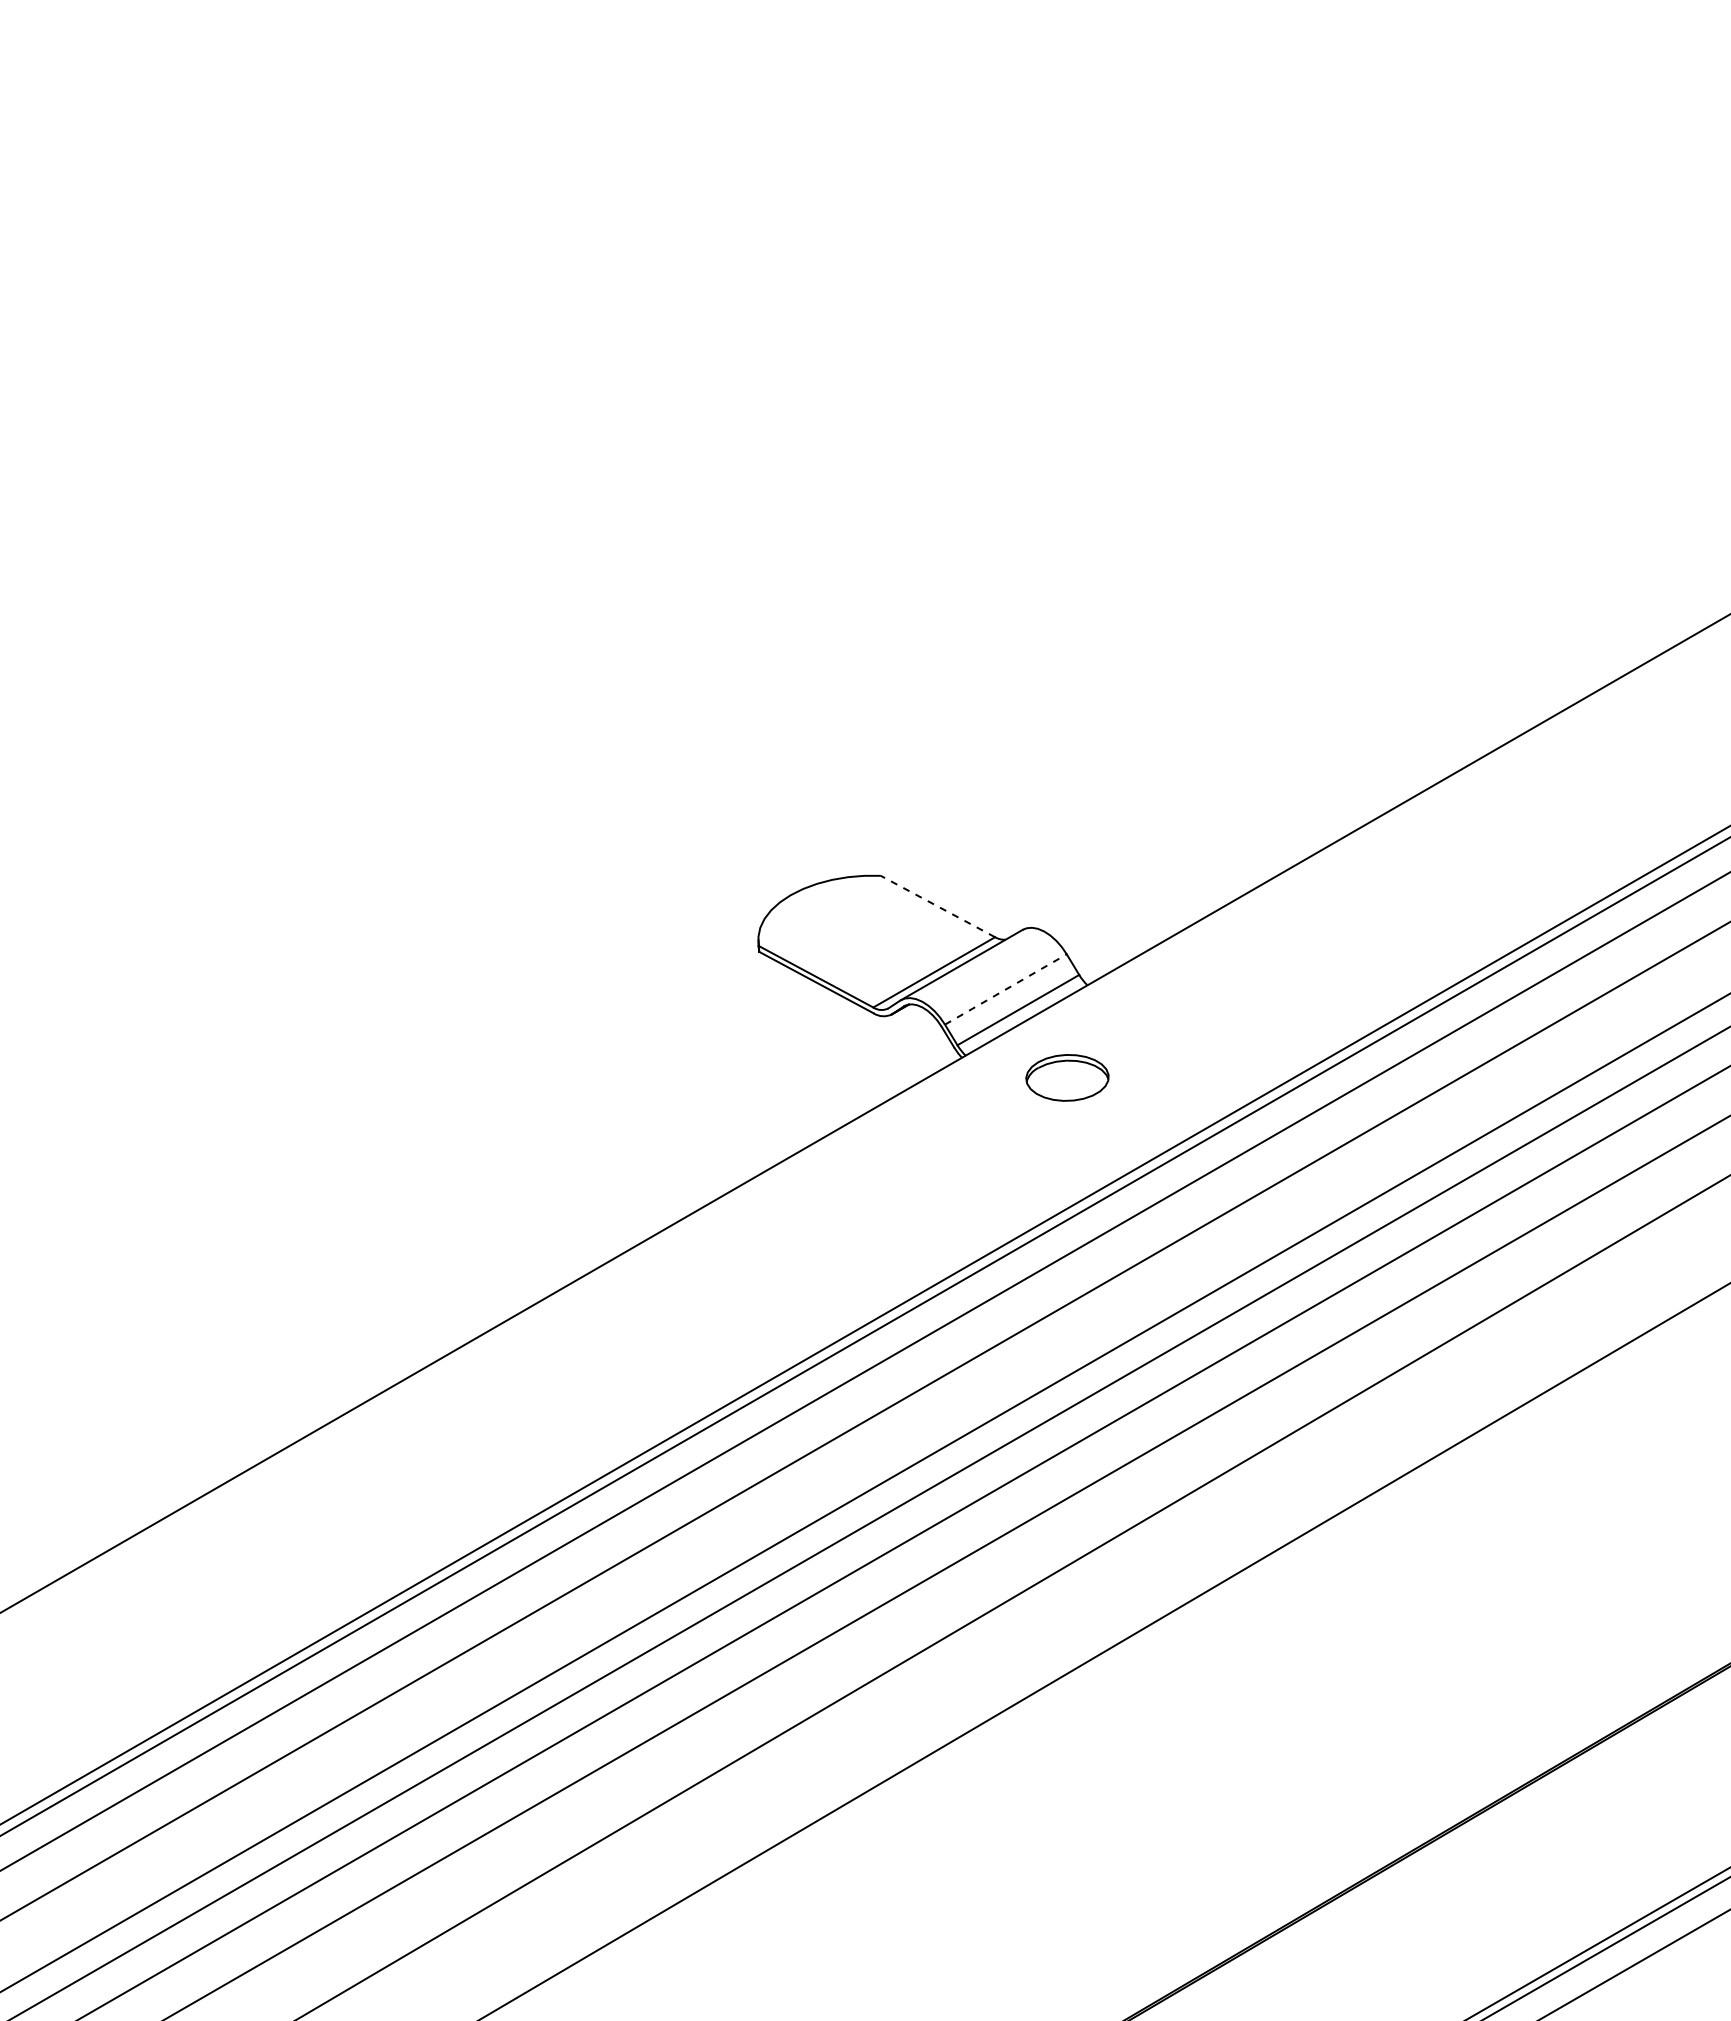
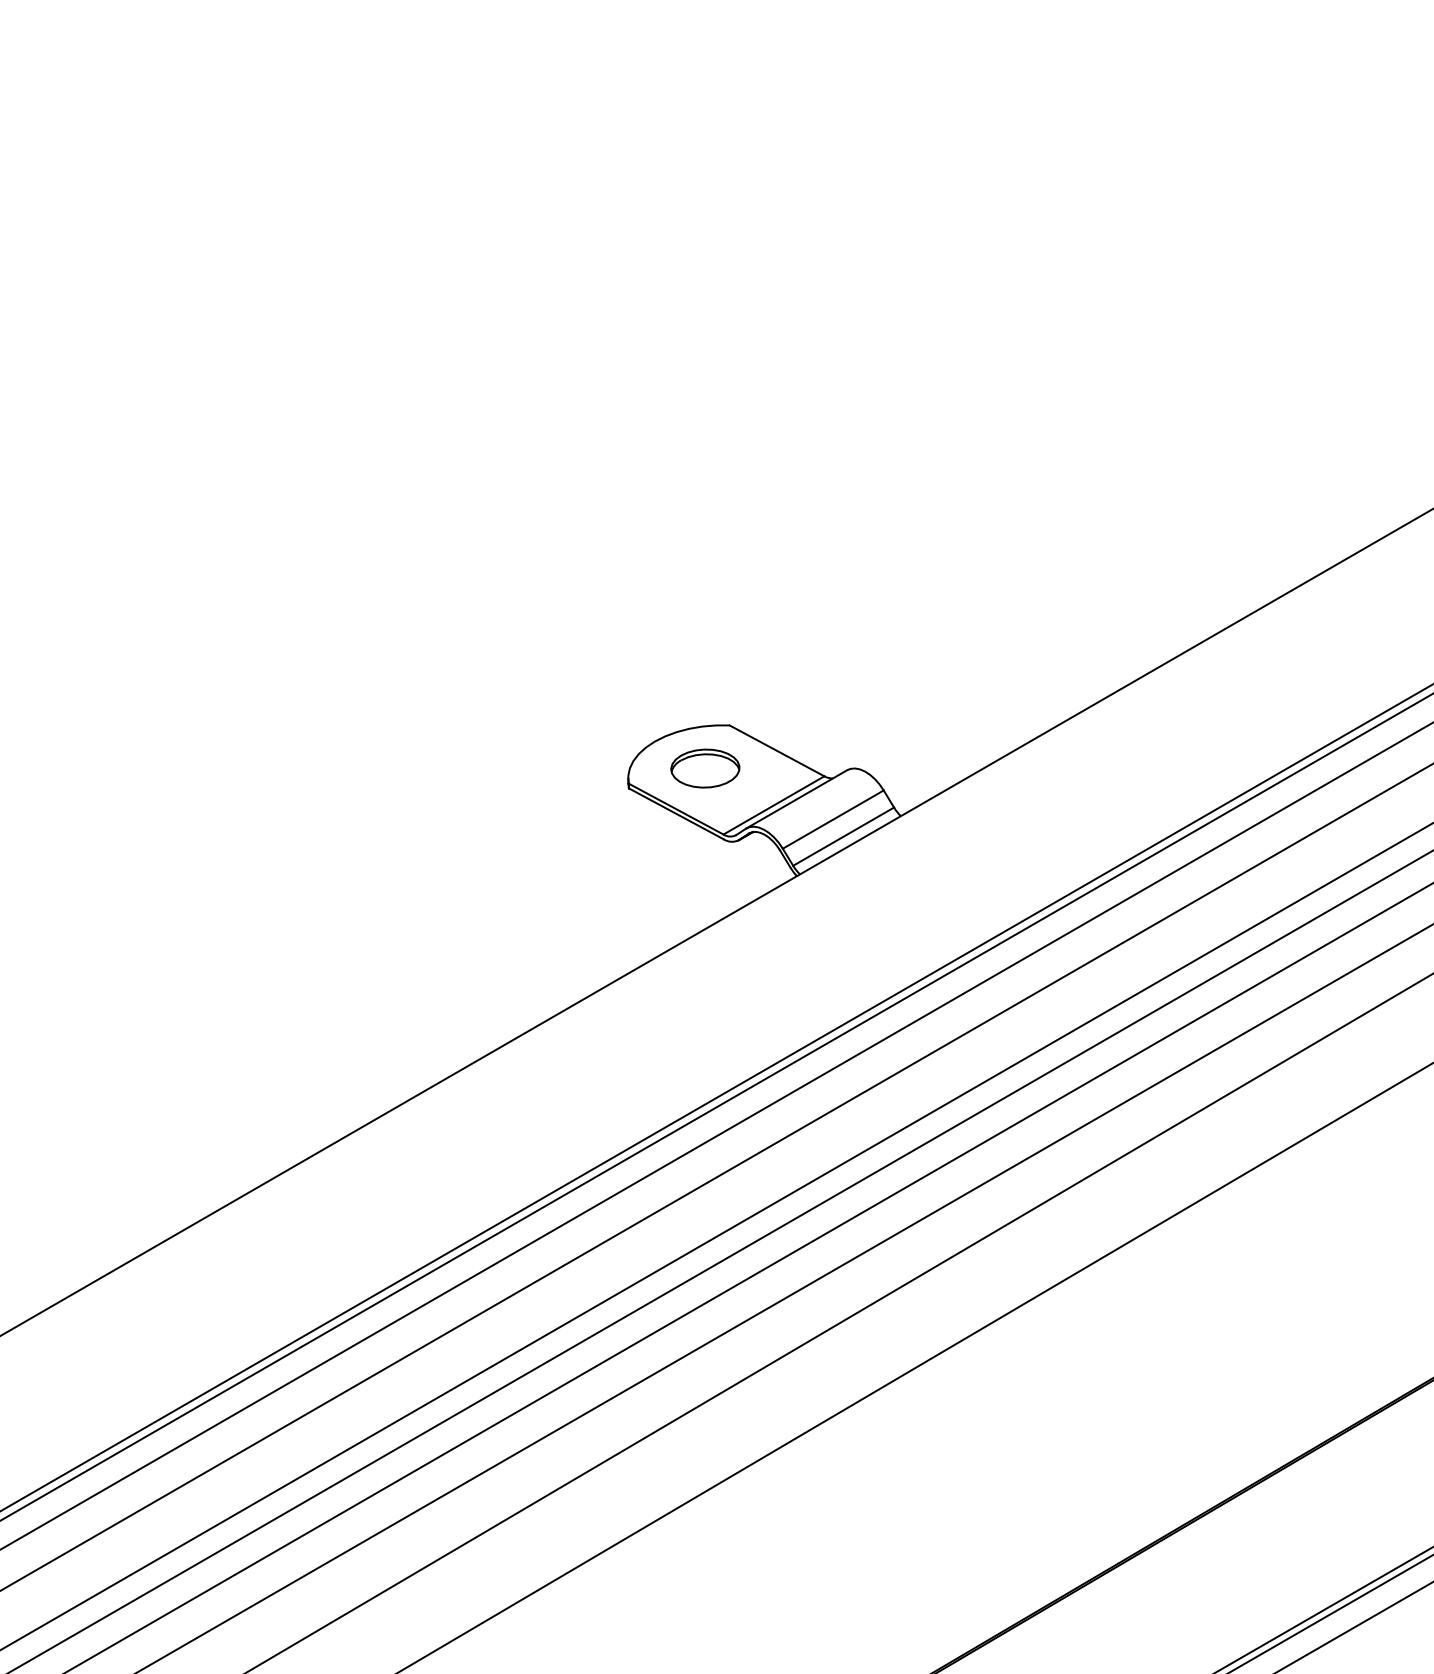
line: (937, 906) -> (776, 750), dashed -> solid
line: (1006, 989) -> (833, 819), dashed -> solid
part: (1067, 1077) -> (705, 768), moved

